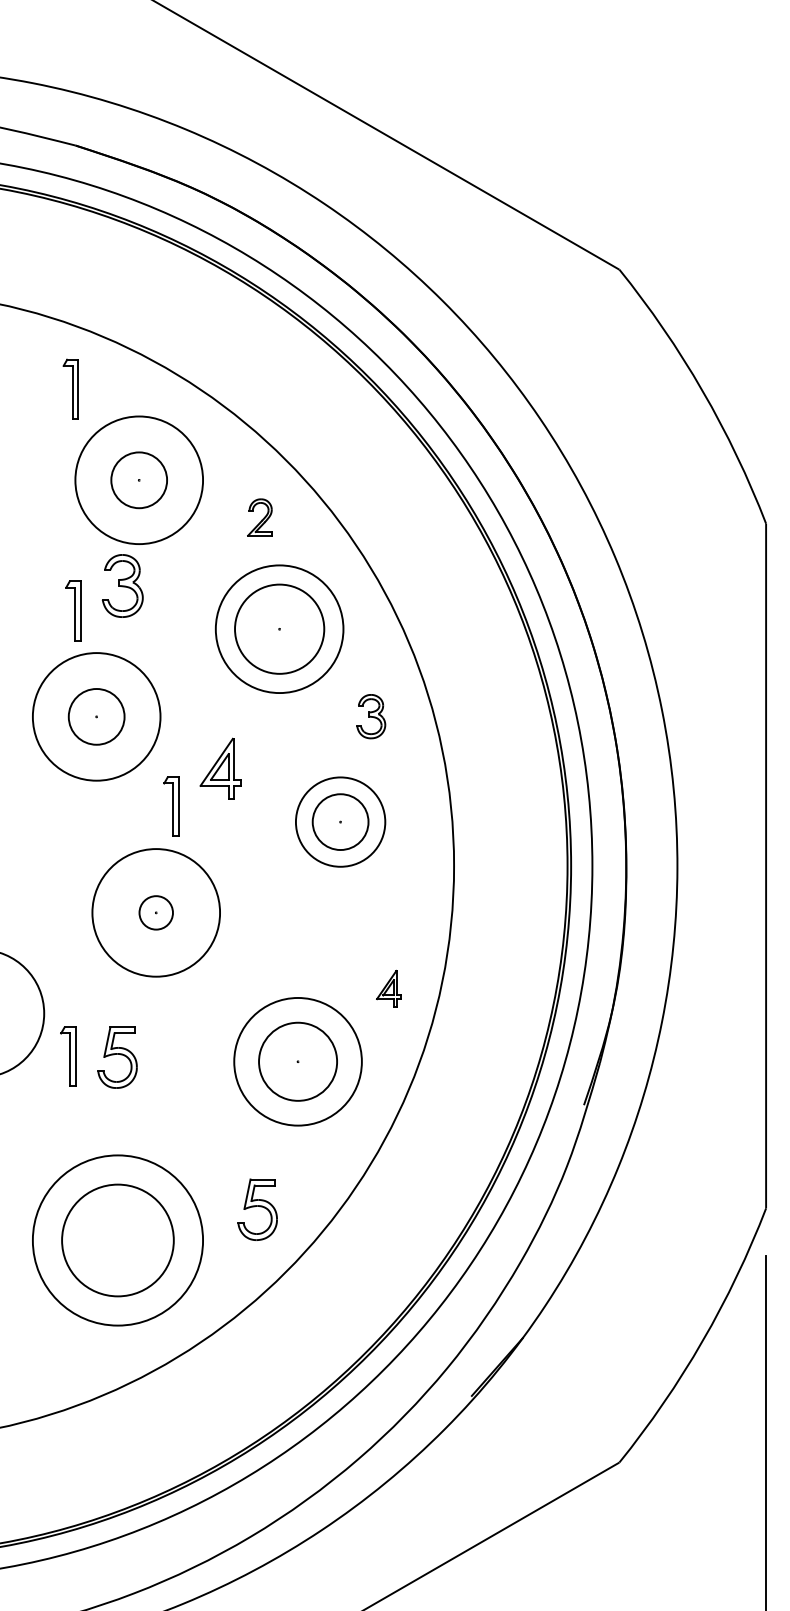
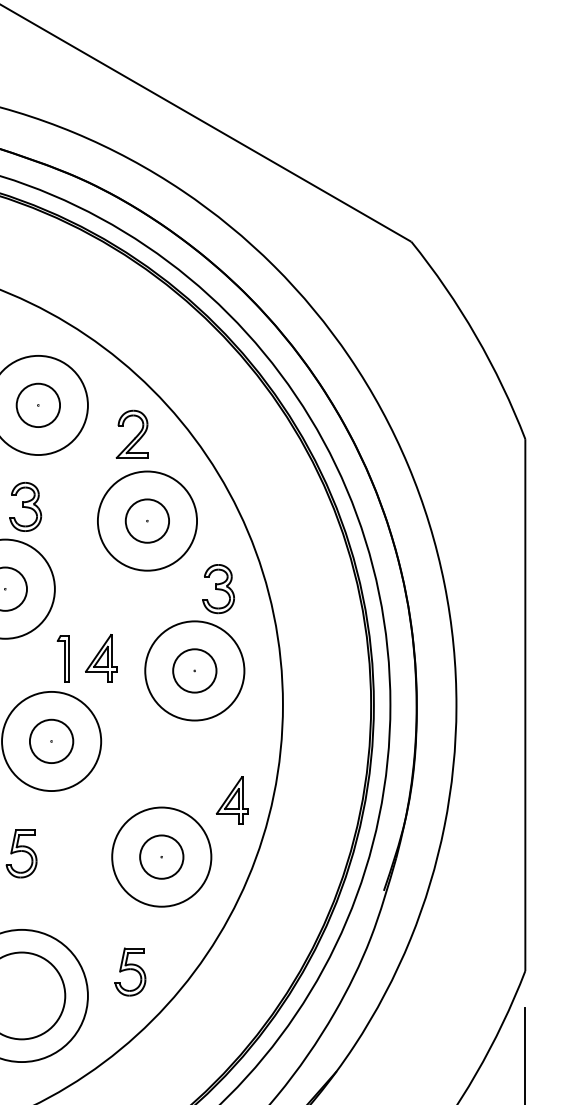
part: (259, 517) -> (131, 434), size x1.67
part: (122, 585) -> (25, 506), moved
circle: (279, 629) -> (147, 521), size x0.62
part: (371, 716) -> (218, 588), size x1.43
part: (220, 768) -> (101, 658), moved
circle: (340, 821) -> (194, 670), size x1.43
circle: (156, 912) -> (51, 741), size x1.67
part: (388, 988) -> (232, 800), size x1.67
circle: (297, 1061) -> (161, 856), size x0.71

